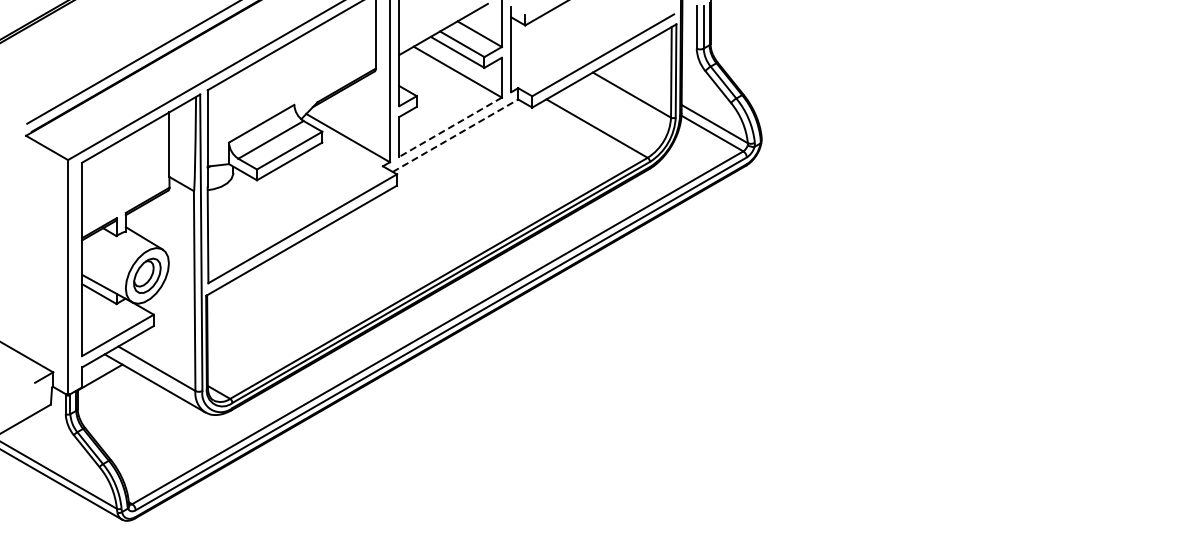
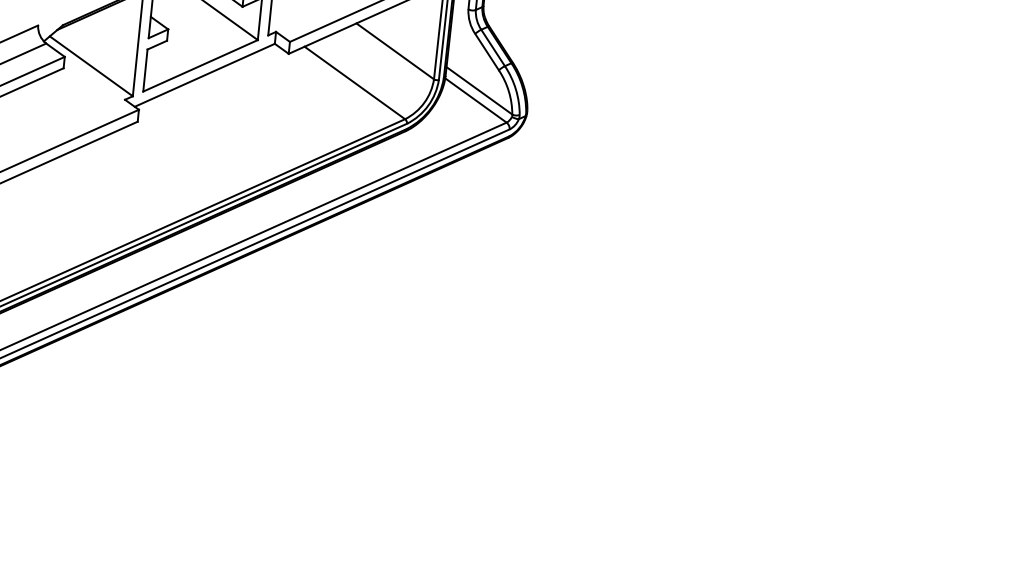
line: (450, 127) -> (200, 66), dashed -> solid
line: (455, 135) -> (204, 75), dashed -> solid

